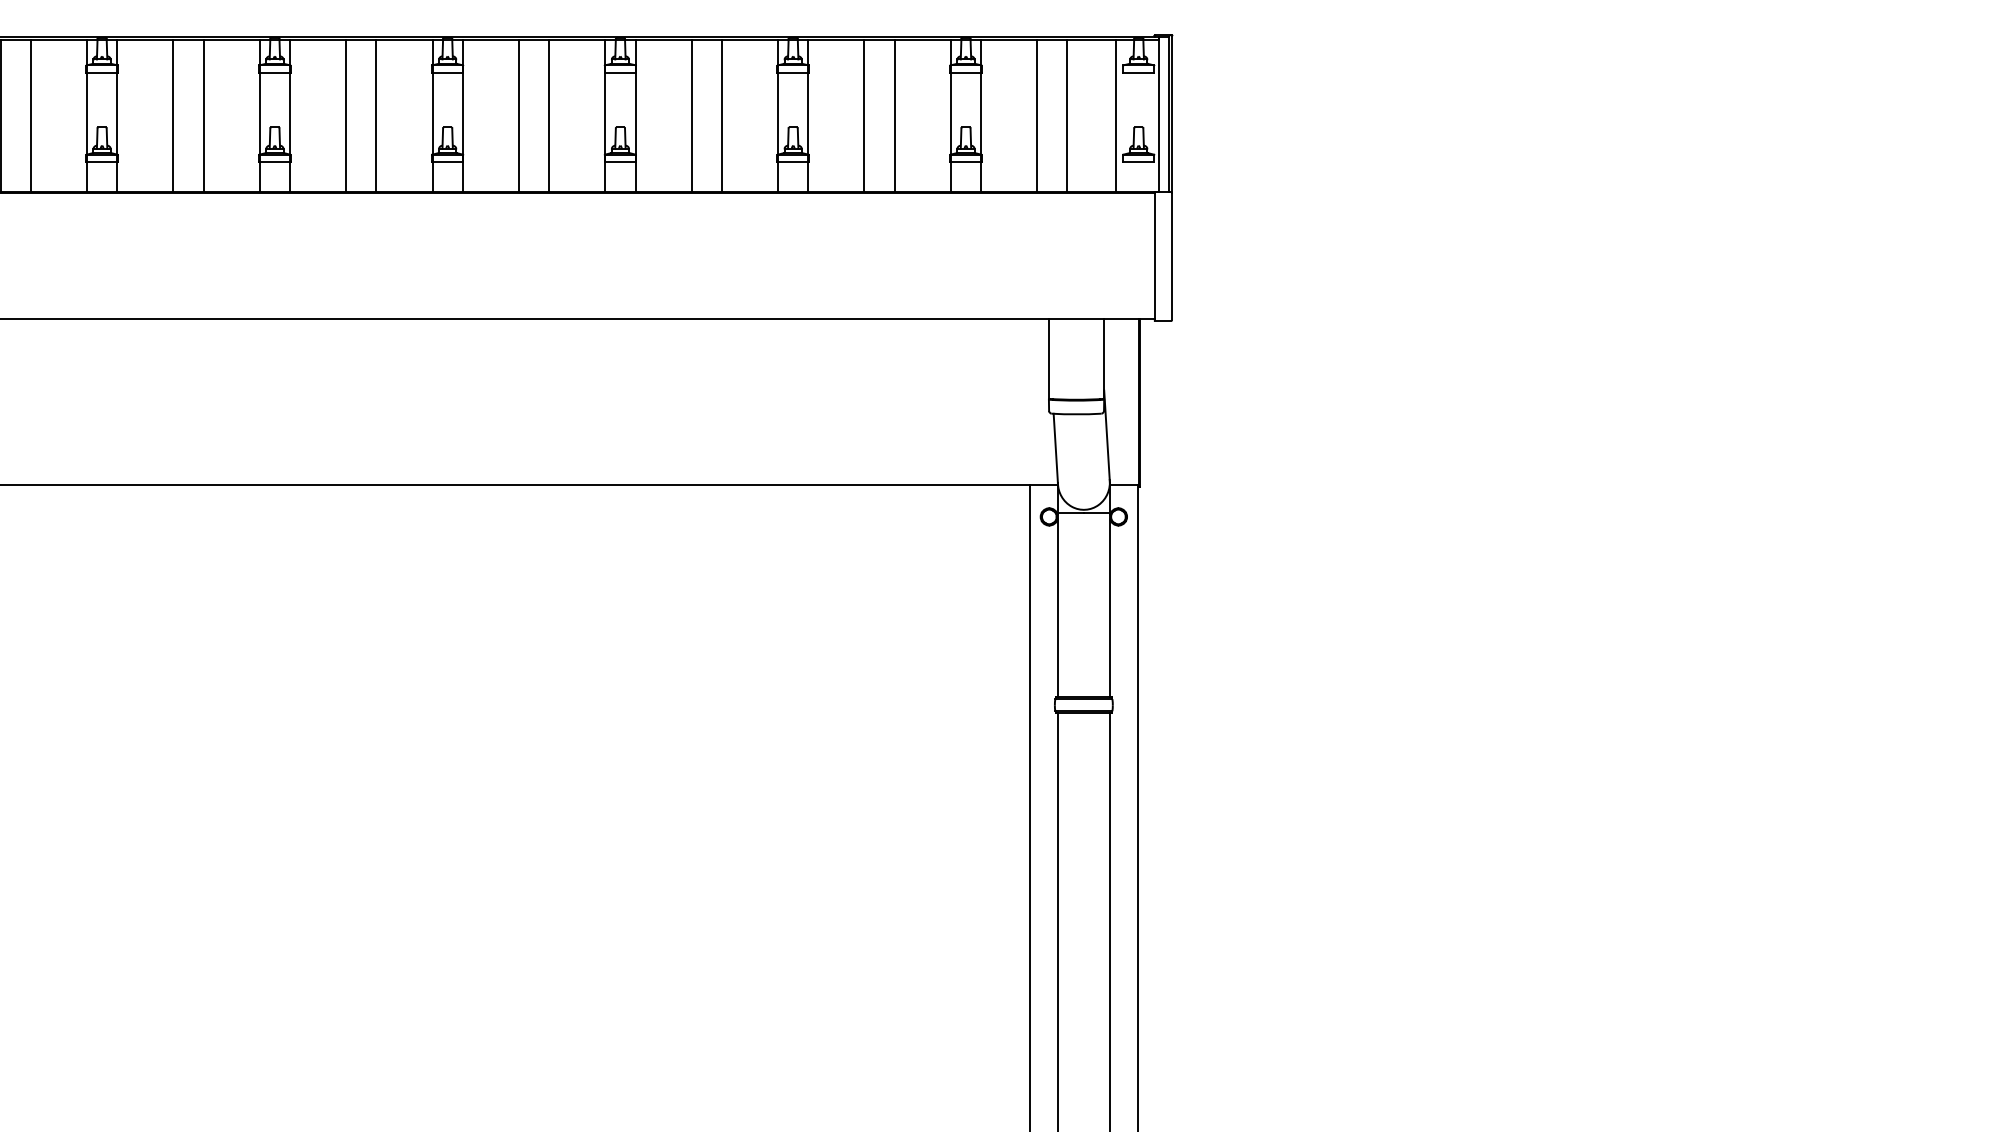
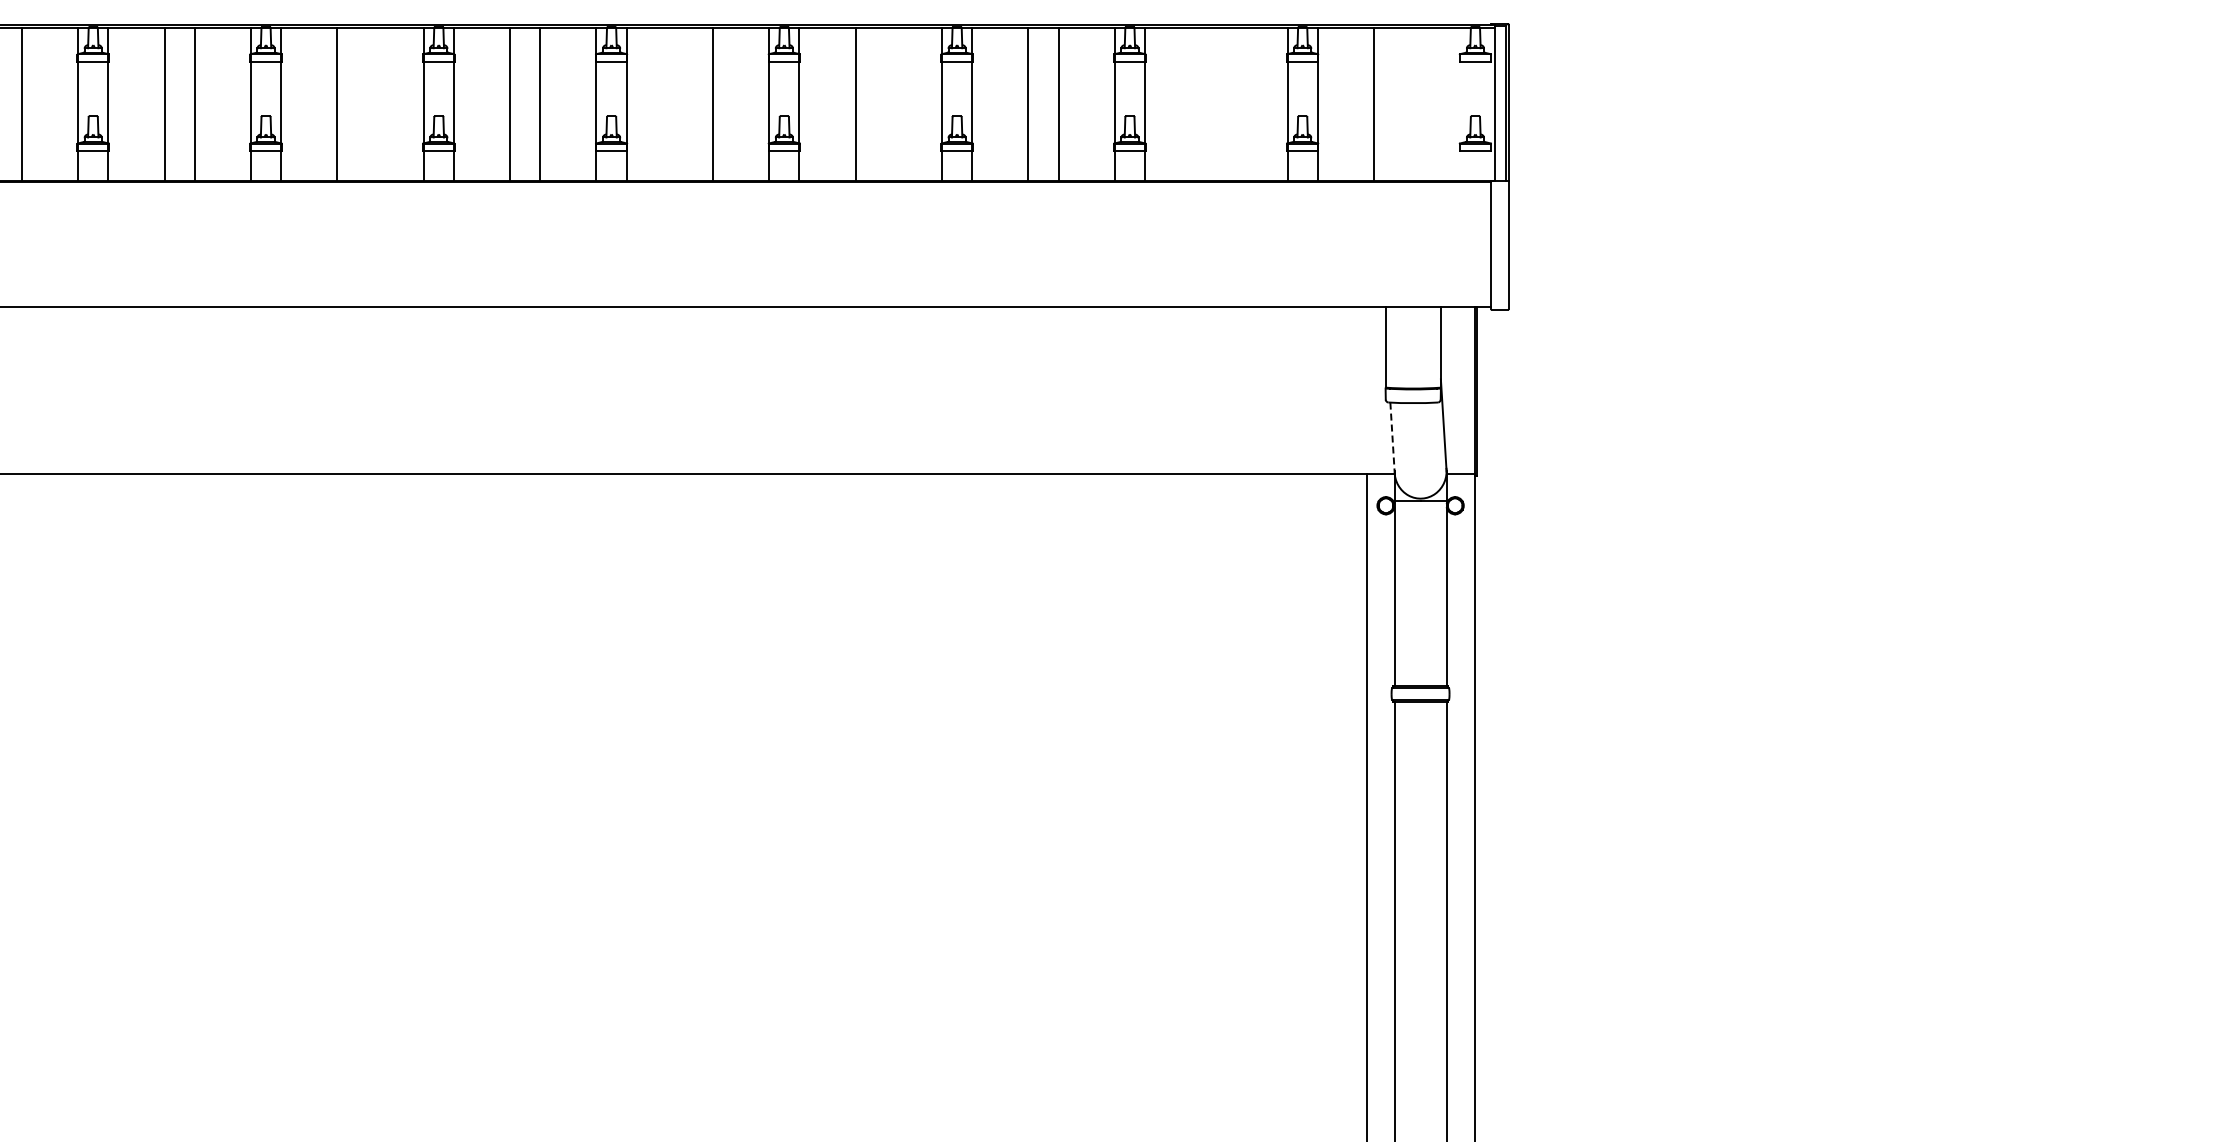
line: (30, 115) -> (367, 104), removed
line: (345, 115) -> (682, 104), removed
line: (548, 115) -> (885, 104), removed
line: (864, 115) -> (1201, 104), removed
line: (894, 115) -> (1231, 104), removed
line: (1067, 115) -> (1404, 104), removed
line: (1115, 115) -> (1452, 104), removed
line: (1055, 448) -> (1392, 437), solid -> dashed

